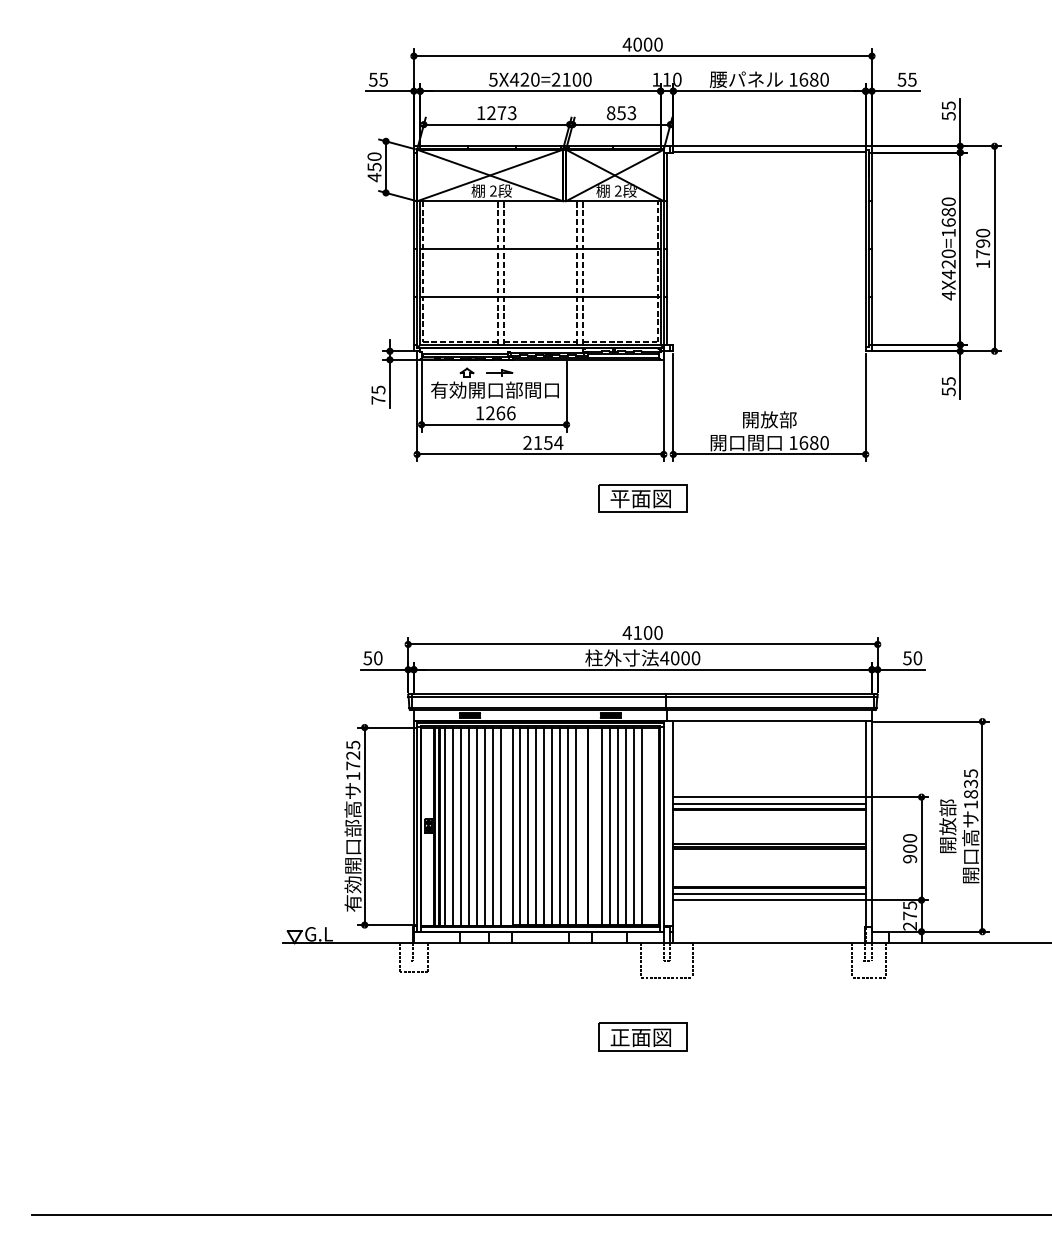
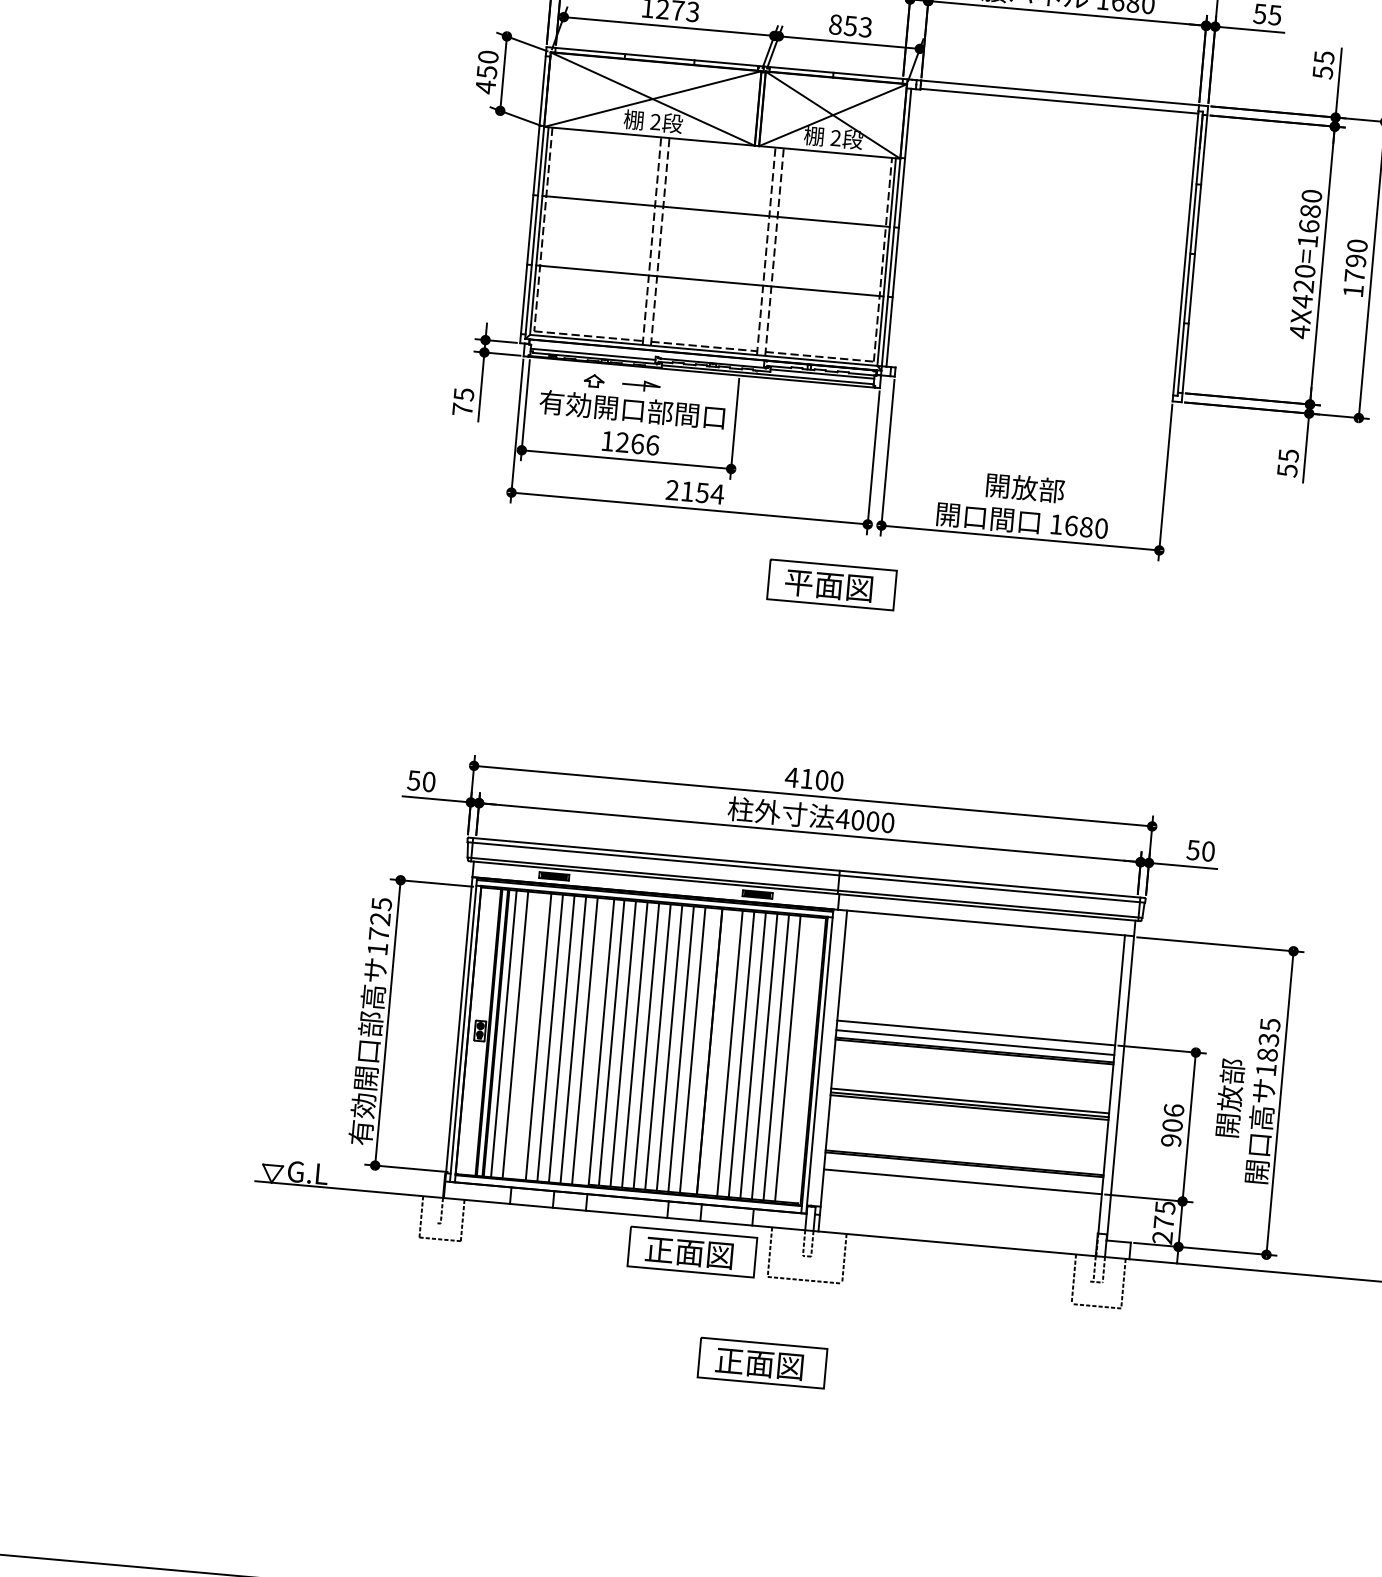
line: (461, 826) -> (527, 1035), removed
text: (909, 837) -> (1173, 1109), 900 -> 906
line: (769, 893) -> (963, 1172), removed
part: (587, 964) -> (691, 1251), added

